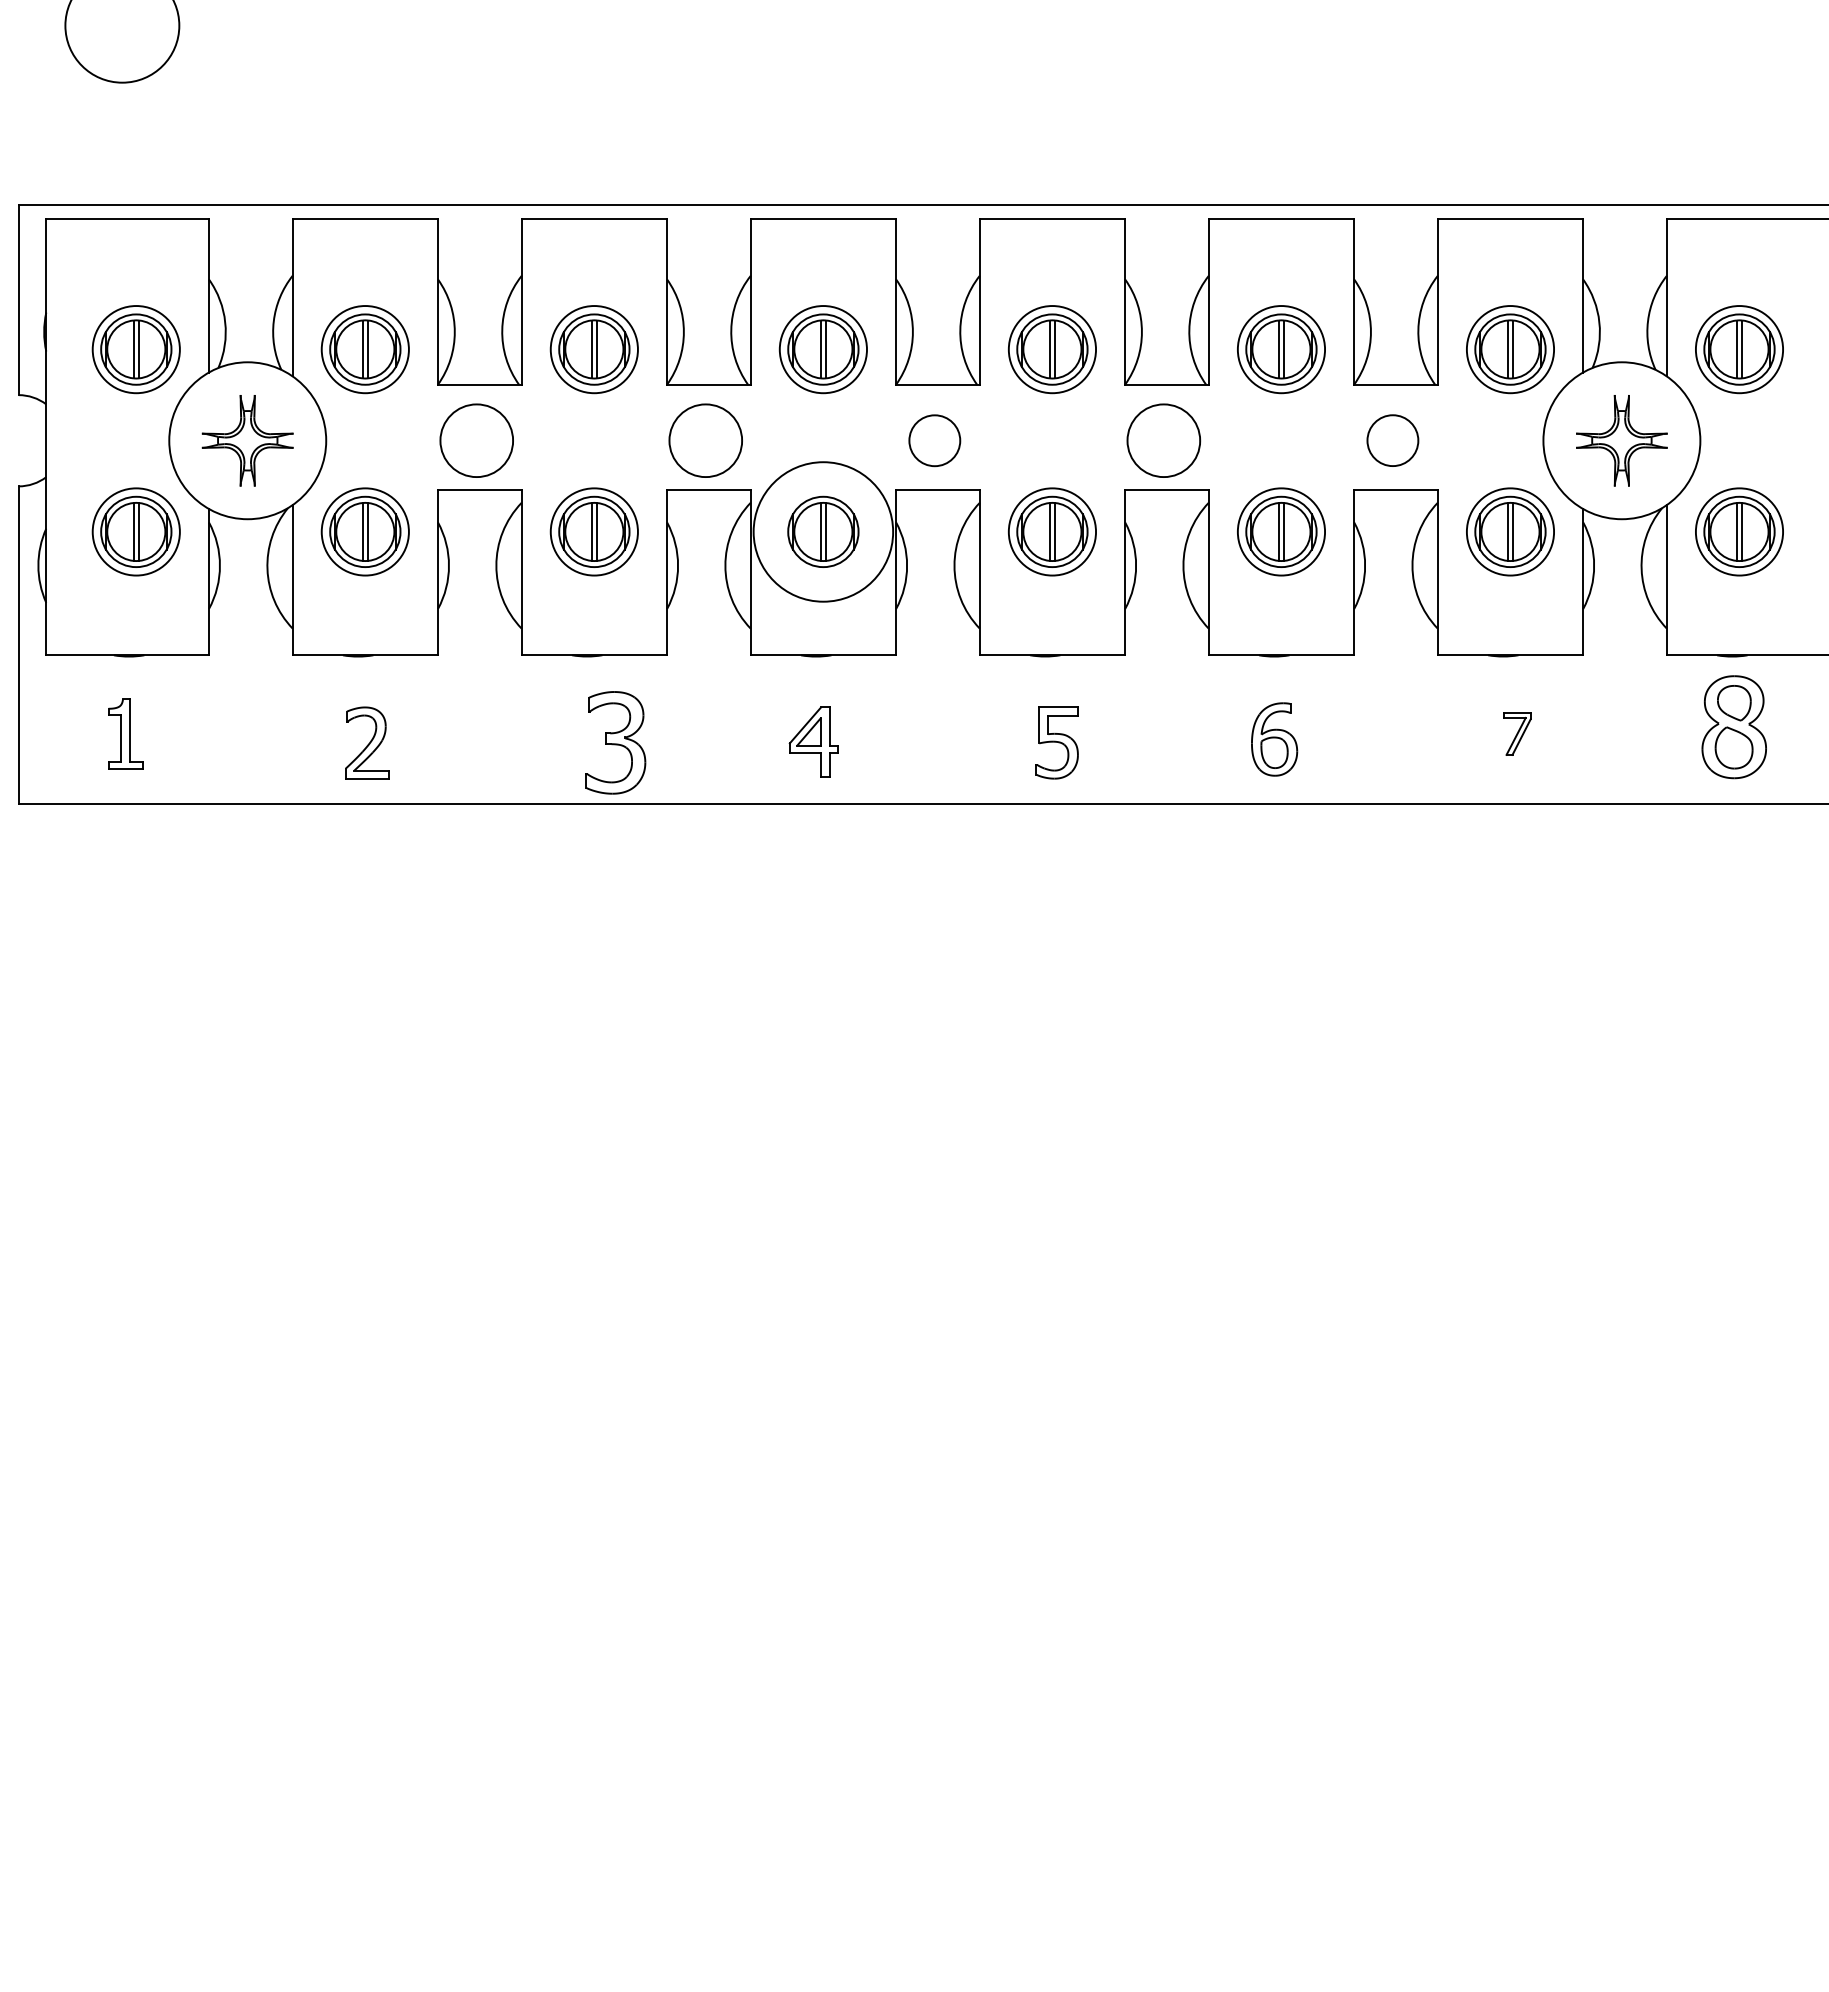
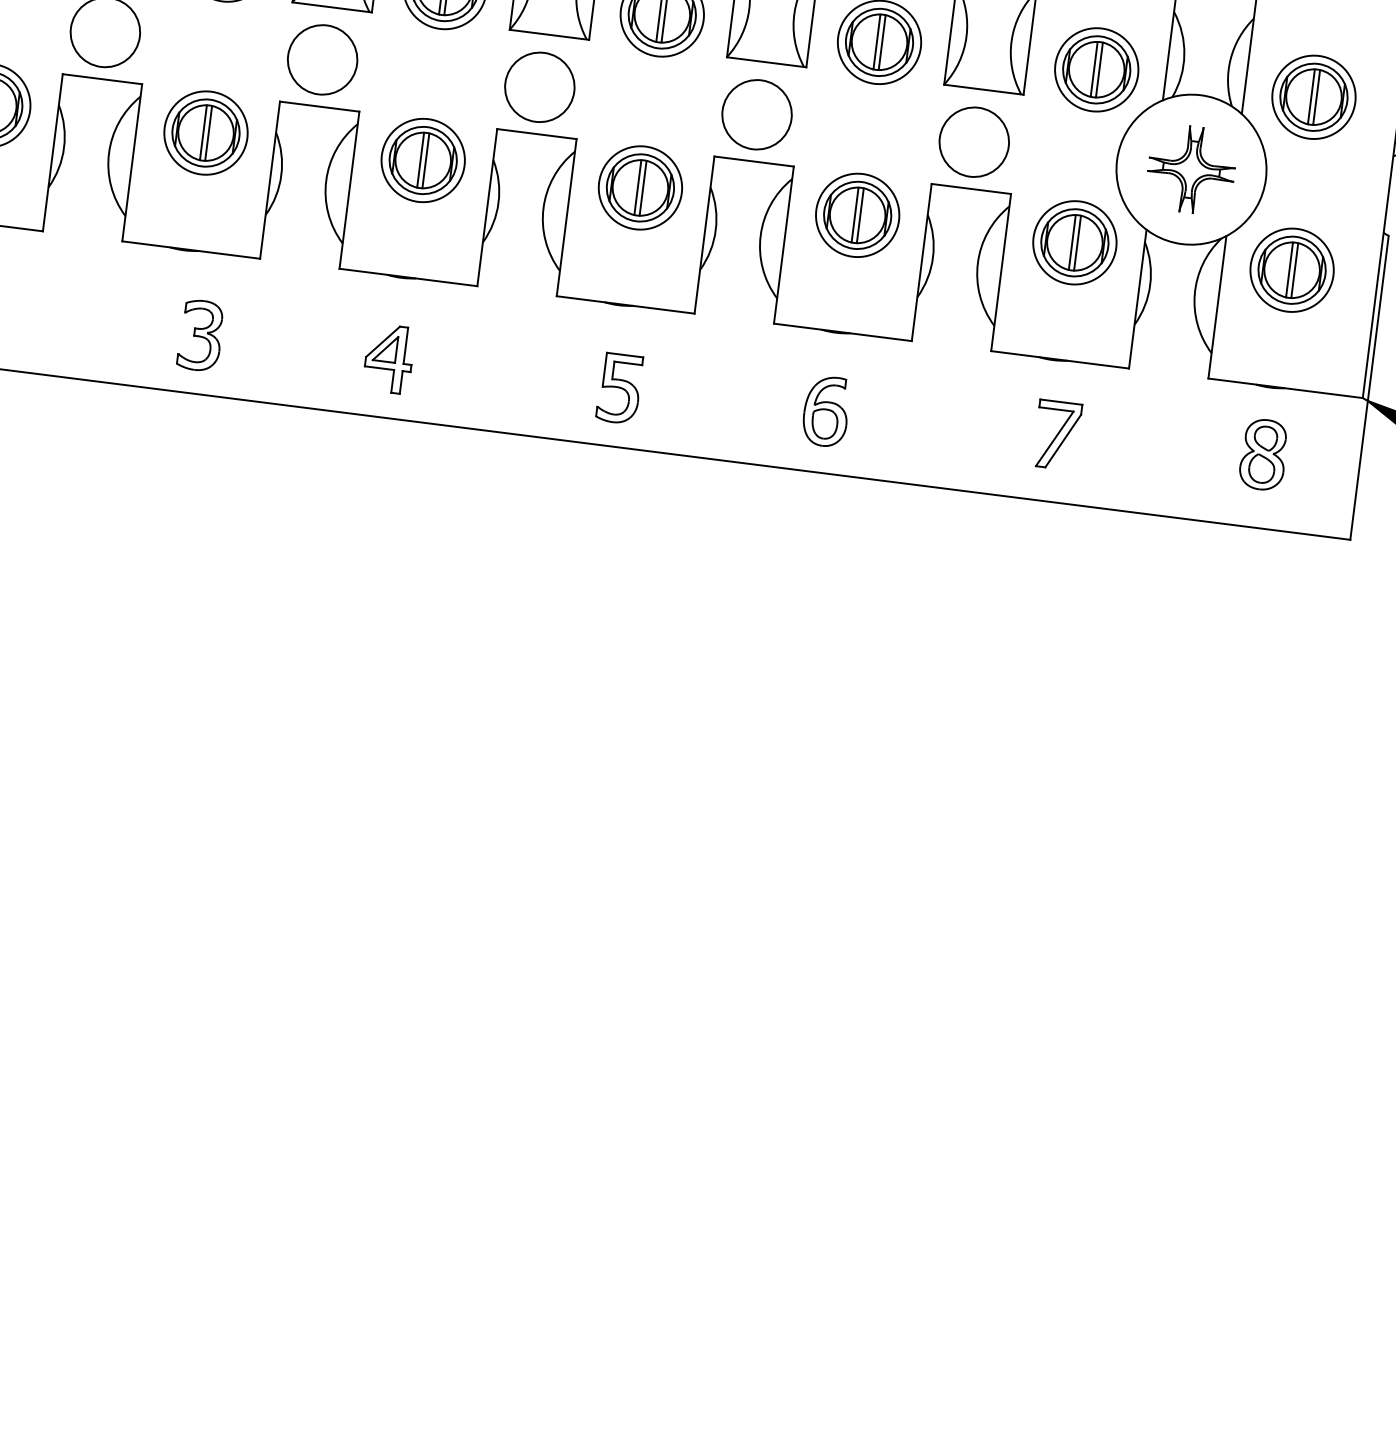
circle: (934, 440) -> (539, 87), size x1.43
circle: (1392, 440) -> (973, 141), size x1.43
circle: (822, 531) -> (422, 159), size x0.62
part: (1733, 726) -> (1263, 454), size x0.71
part: (1517, 733) -> (1057, 434), size x1.67
part: (615, 742) -> (200, 335), size x0.71

